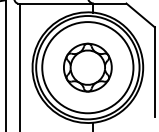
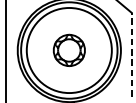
part: (87, 67) -> (68, 50), size x0.7
line: (154, 72) -> (131, 55), solid -> dashed

